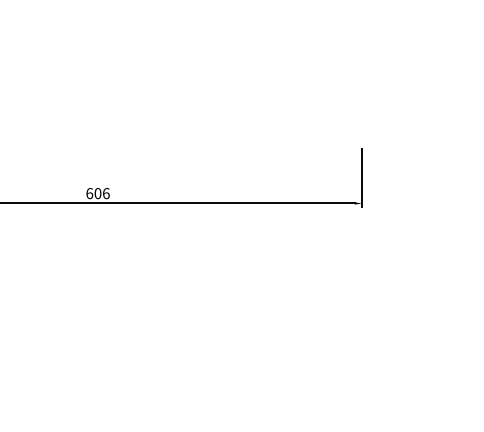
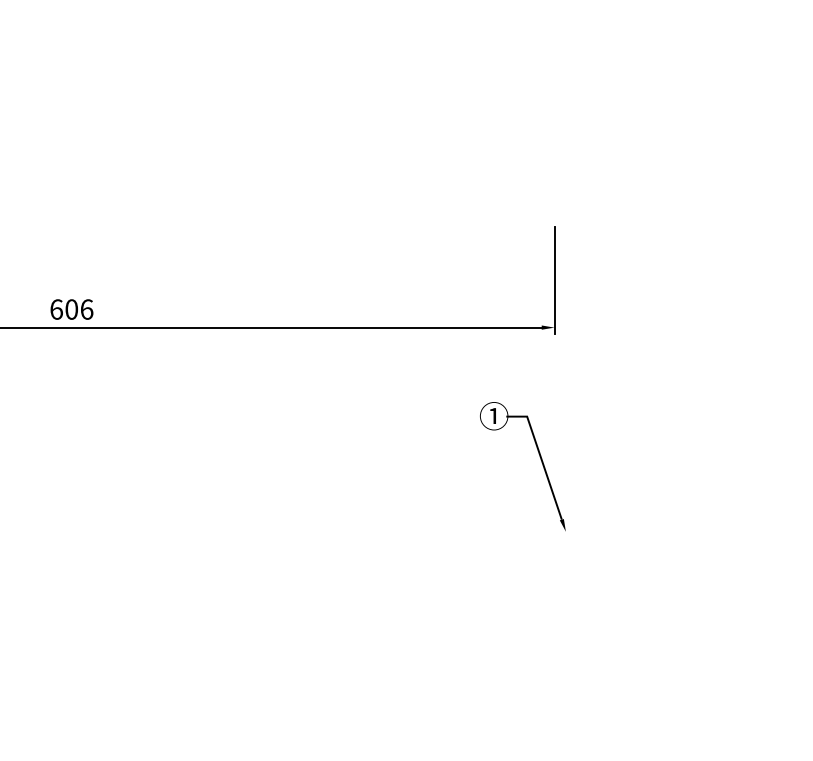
part: (353, 275) -> (539, 459), added

